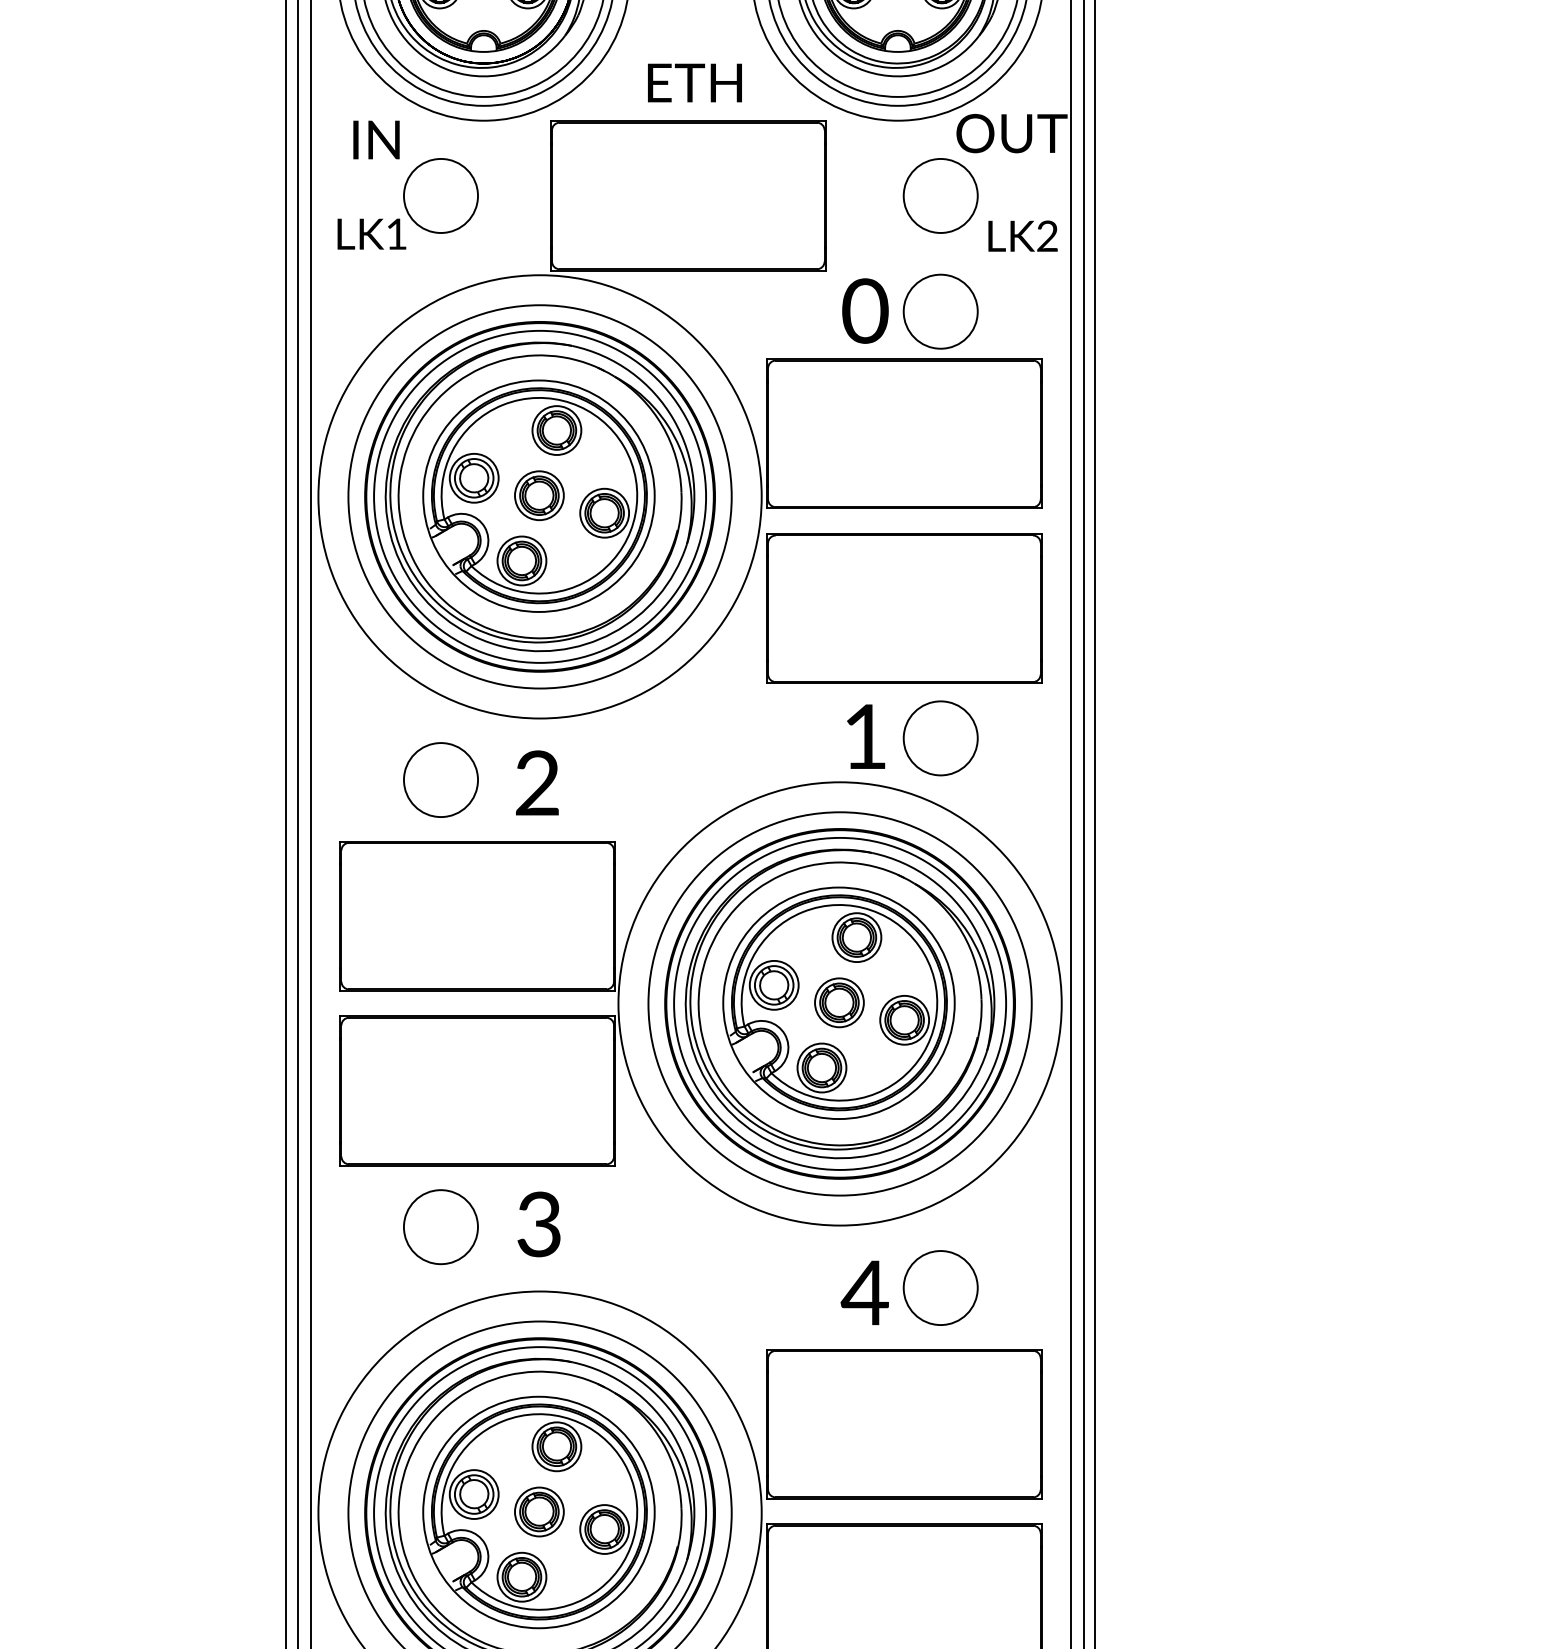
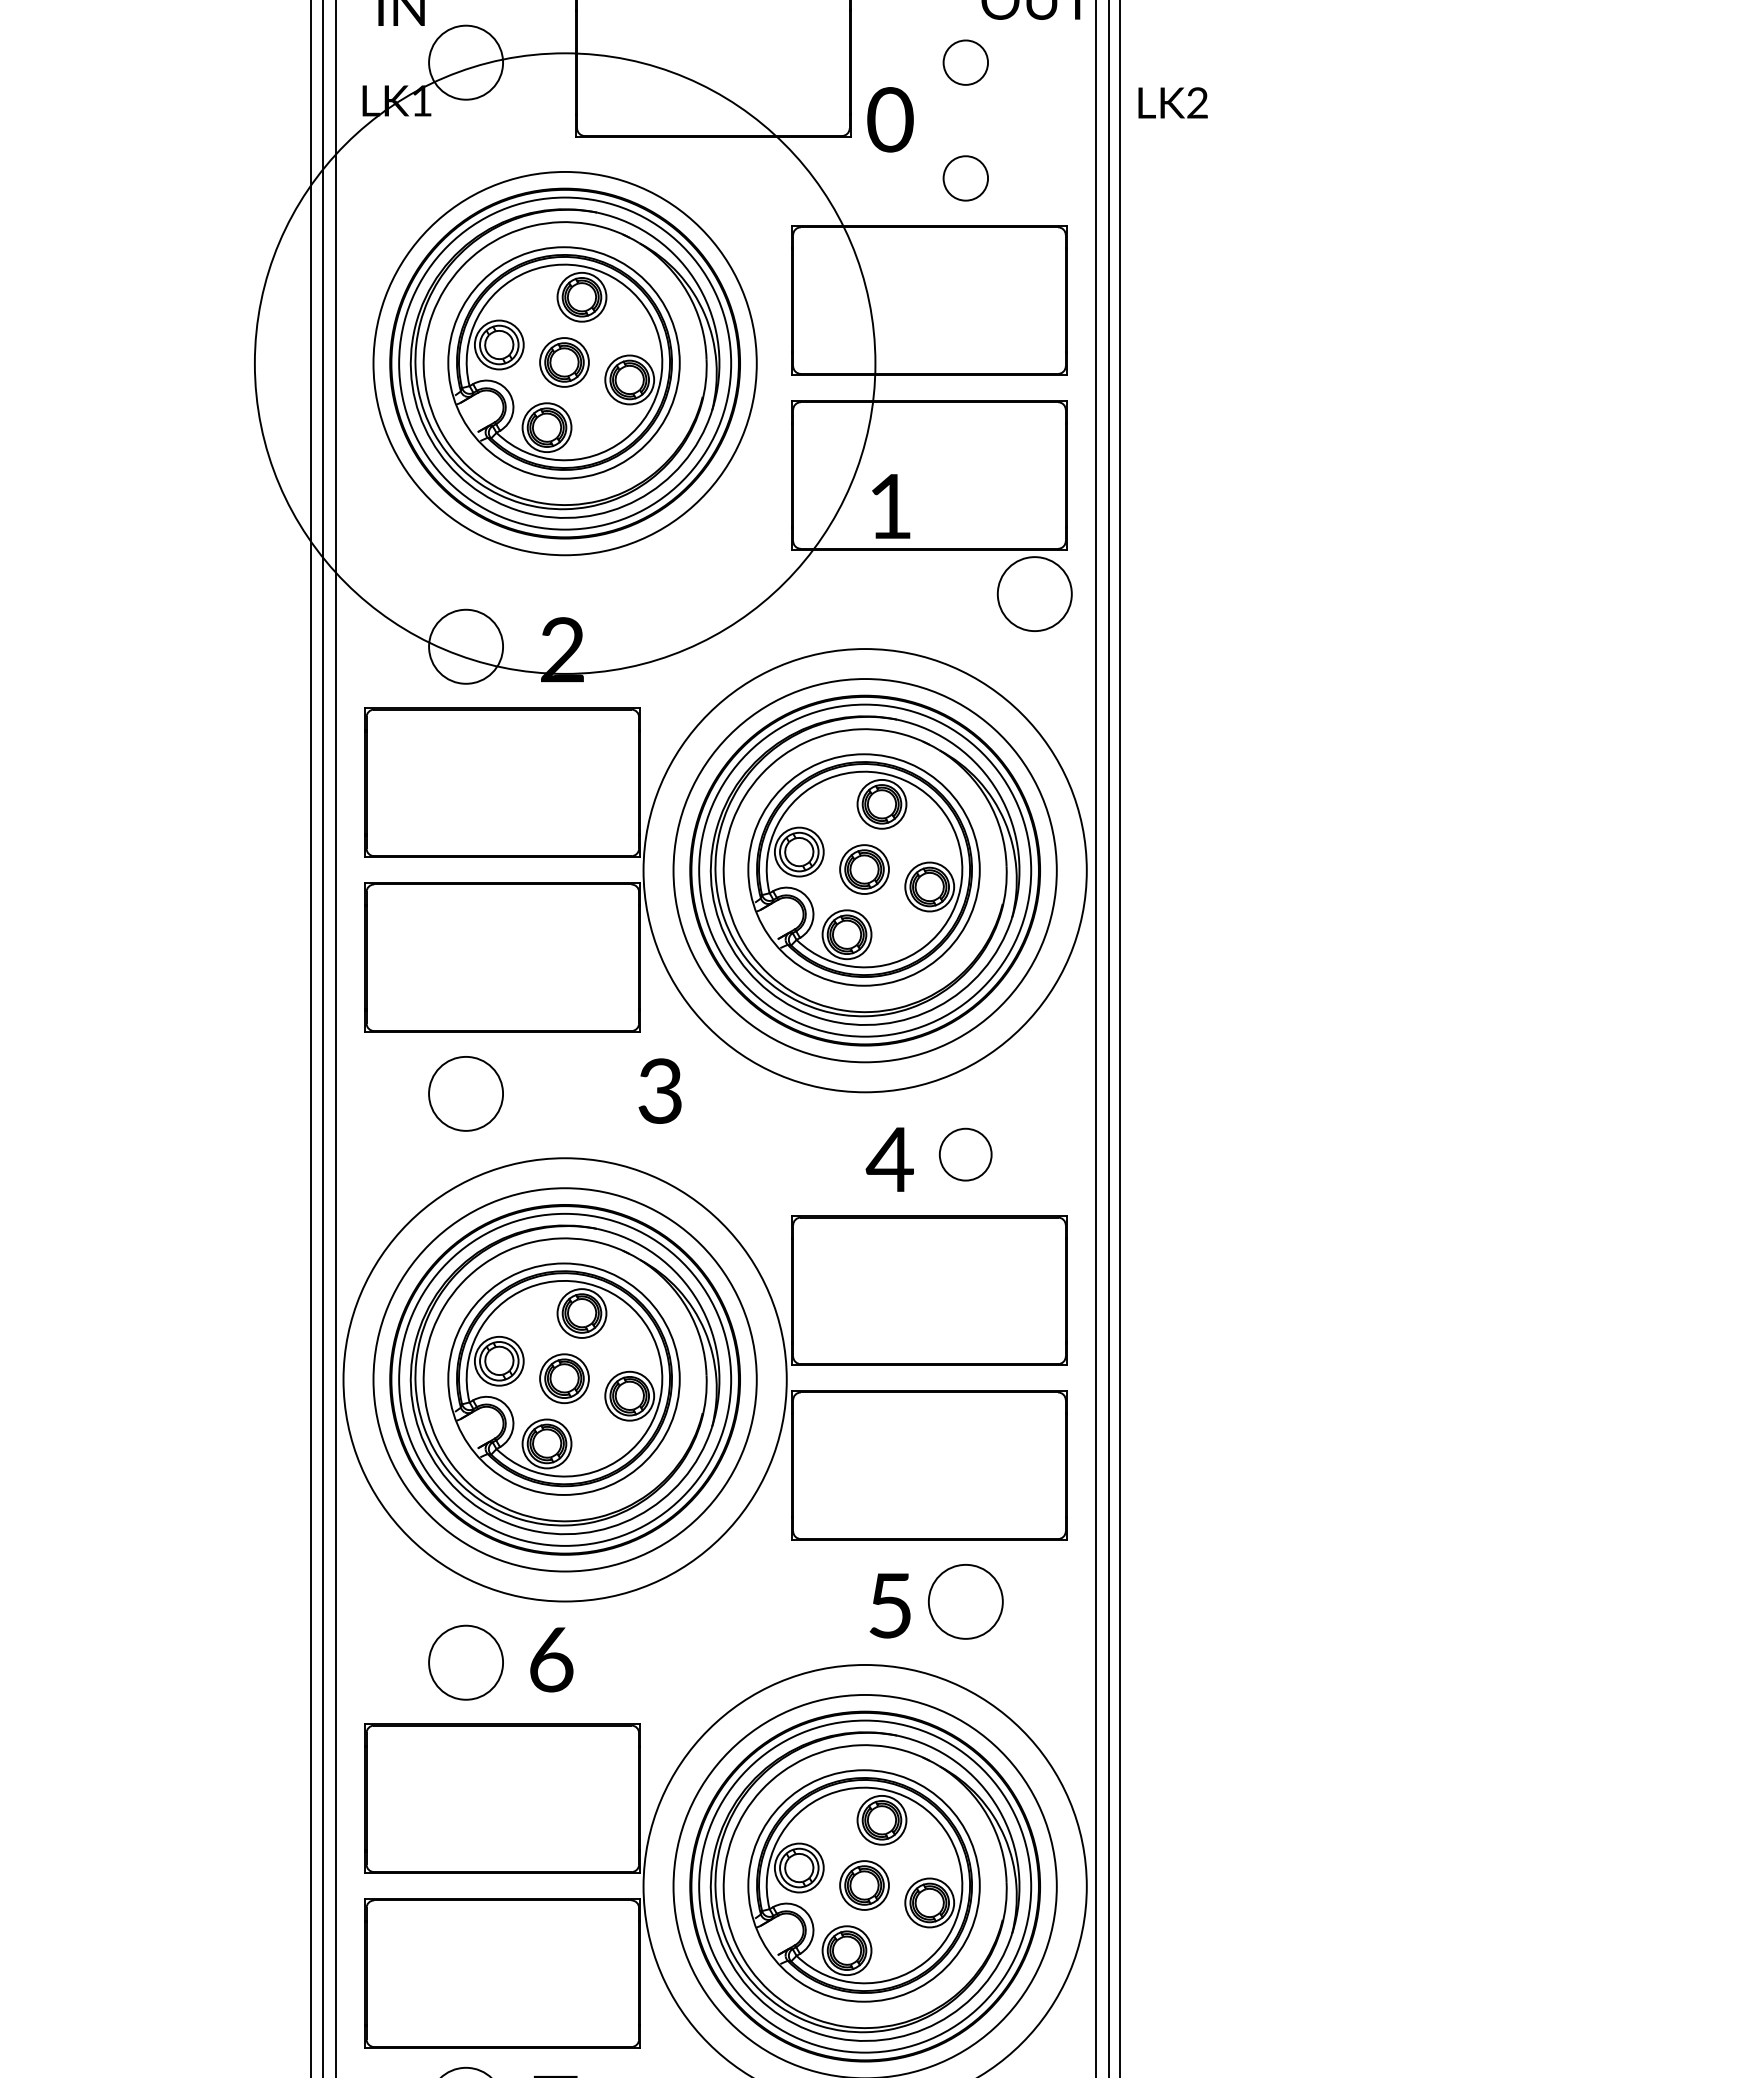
circle: (940, 195) -> (965, 62), size x0.6
text: (1022, 235) -> (1172, 102), moved
text: (865, 310) -> (890, 119), moved
circle: (940, 311) -> (965, 178), size x0.6
circle: (539, 496) -> (564, 363), size x1.4
text: (866, 736) -> (891, 506), moved
circle: (940, 737) -> (1034, 593), moved
text: (538, 1223) -> (659, 1090), moved
circle: (940, 1287) -> (965, 1154), size x0.7

